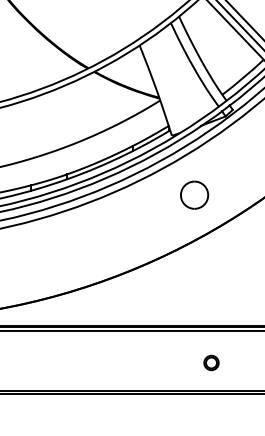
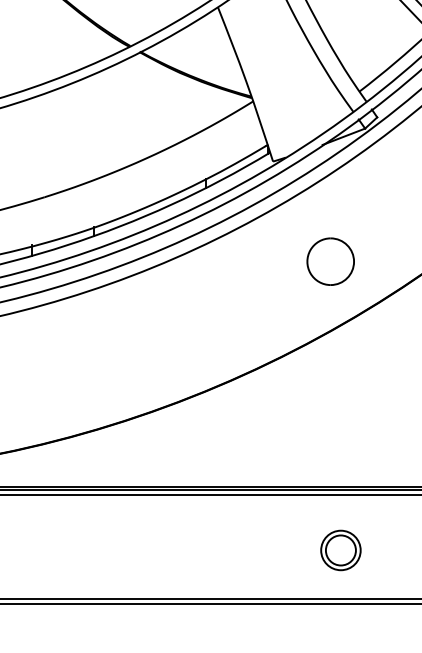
part: (194, 194) -> (330, 260), moved
part: (211, 362) -> (340, 549), size x1.6

